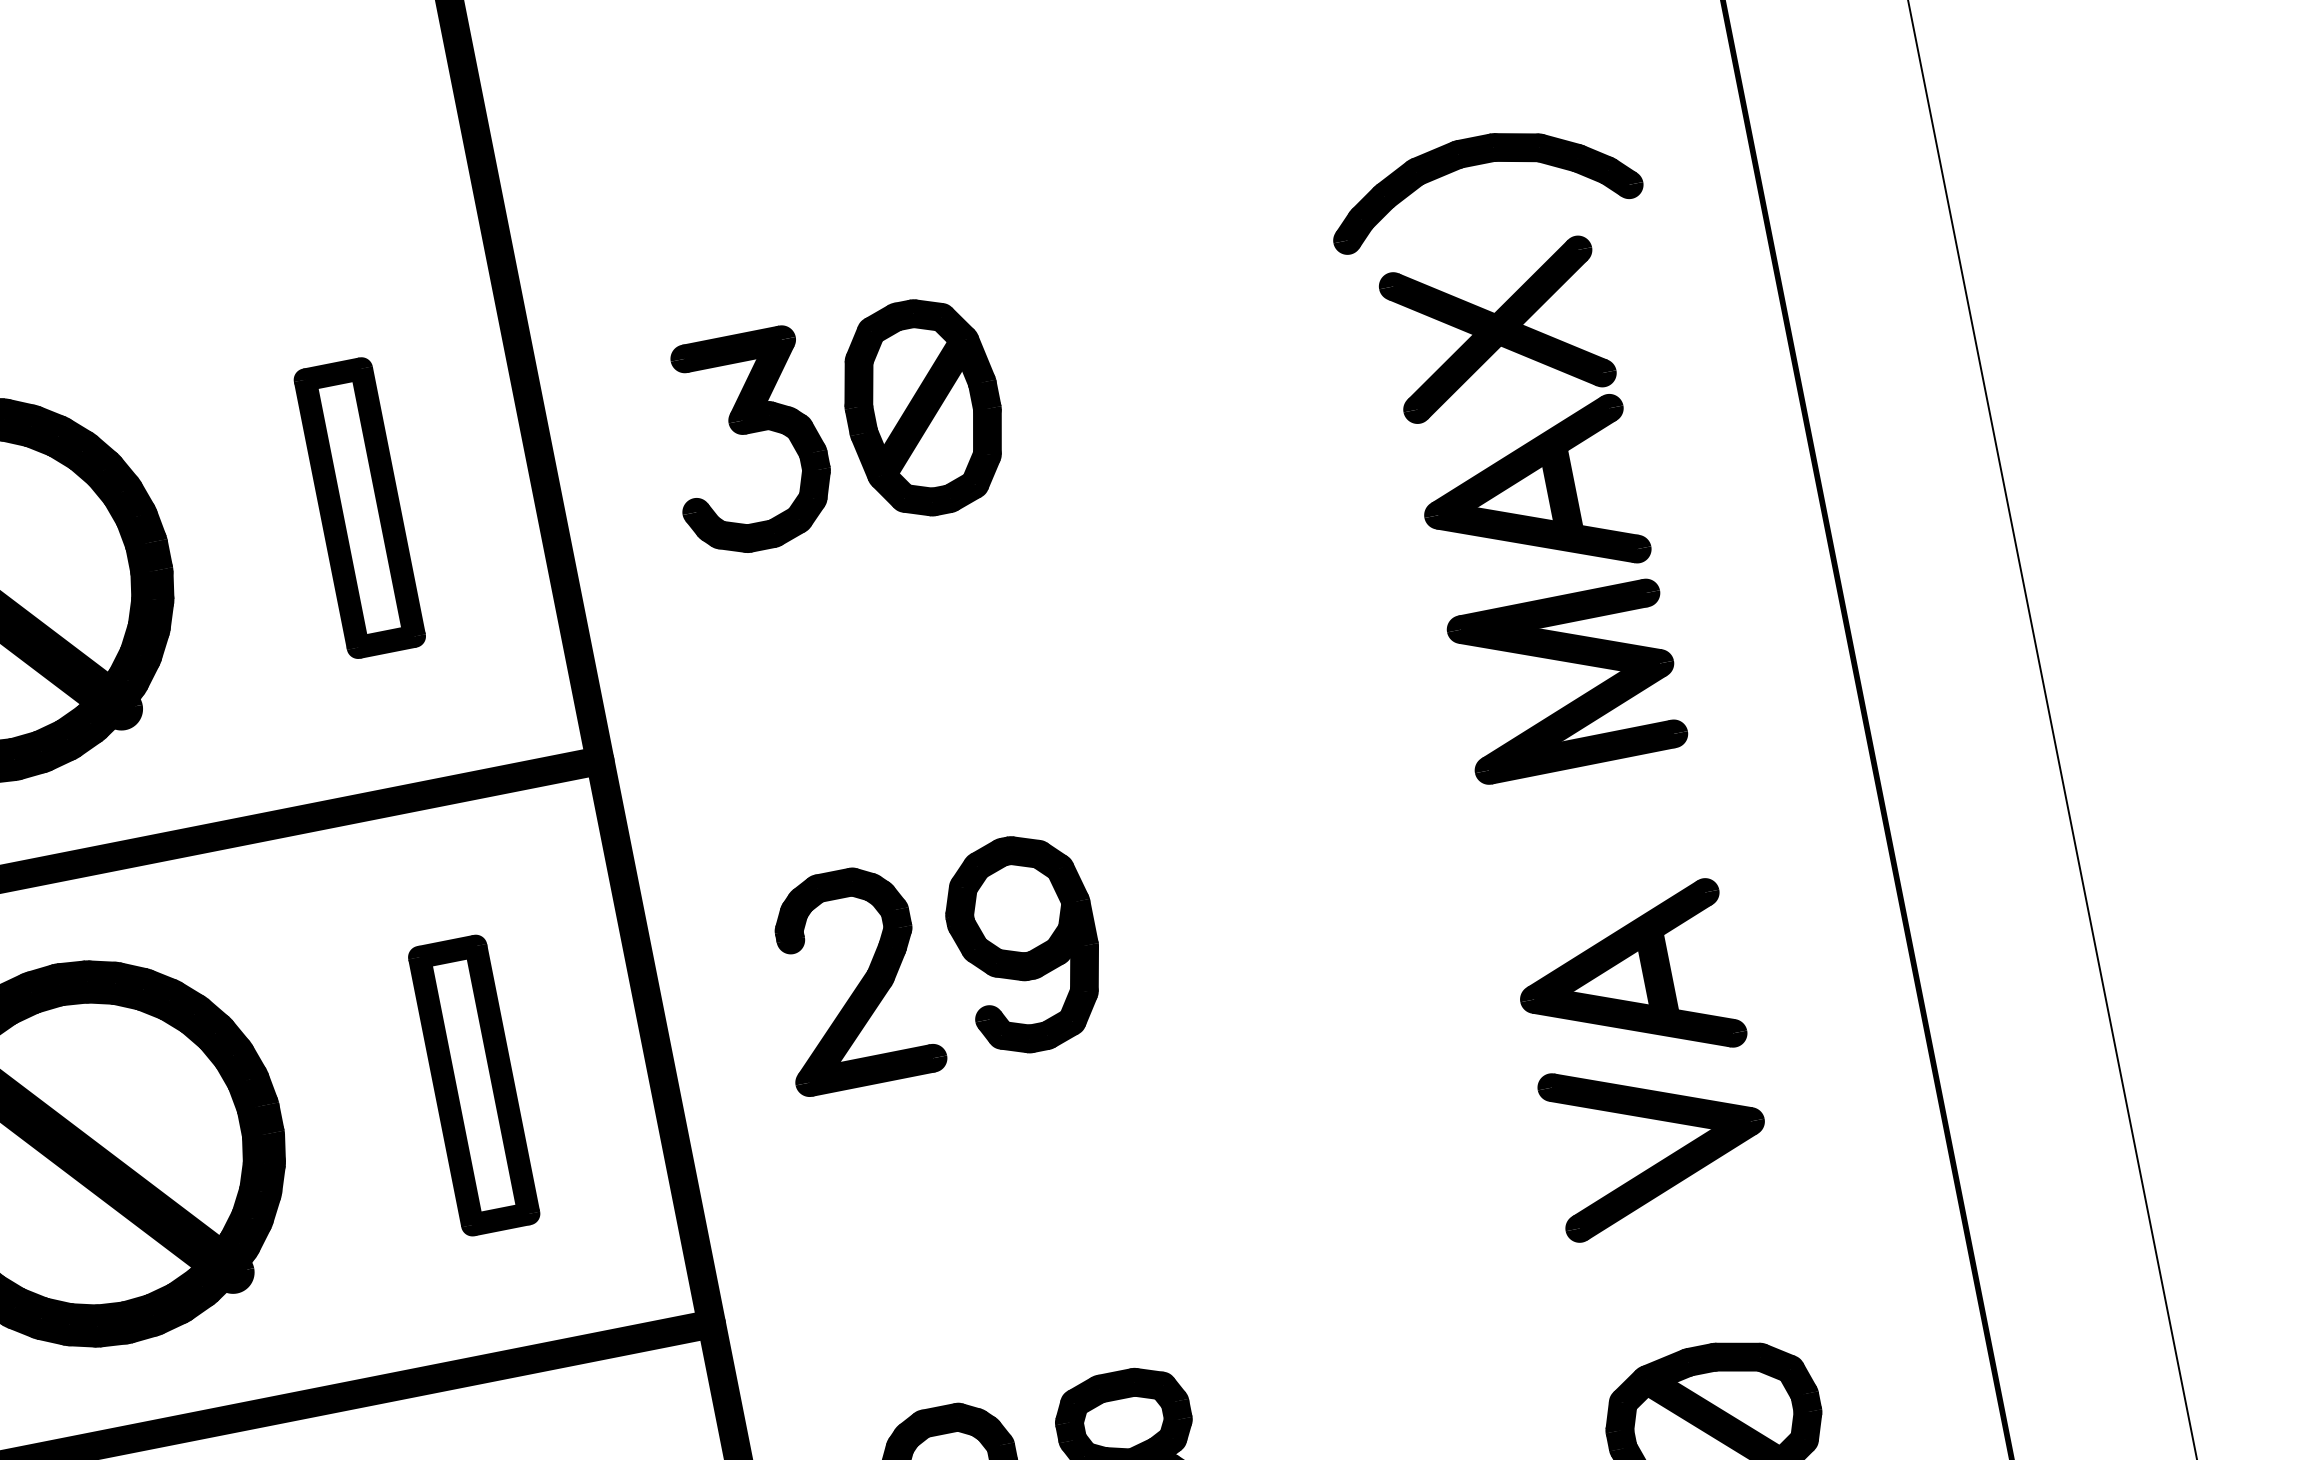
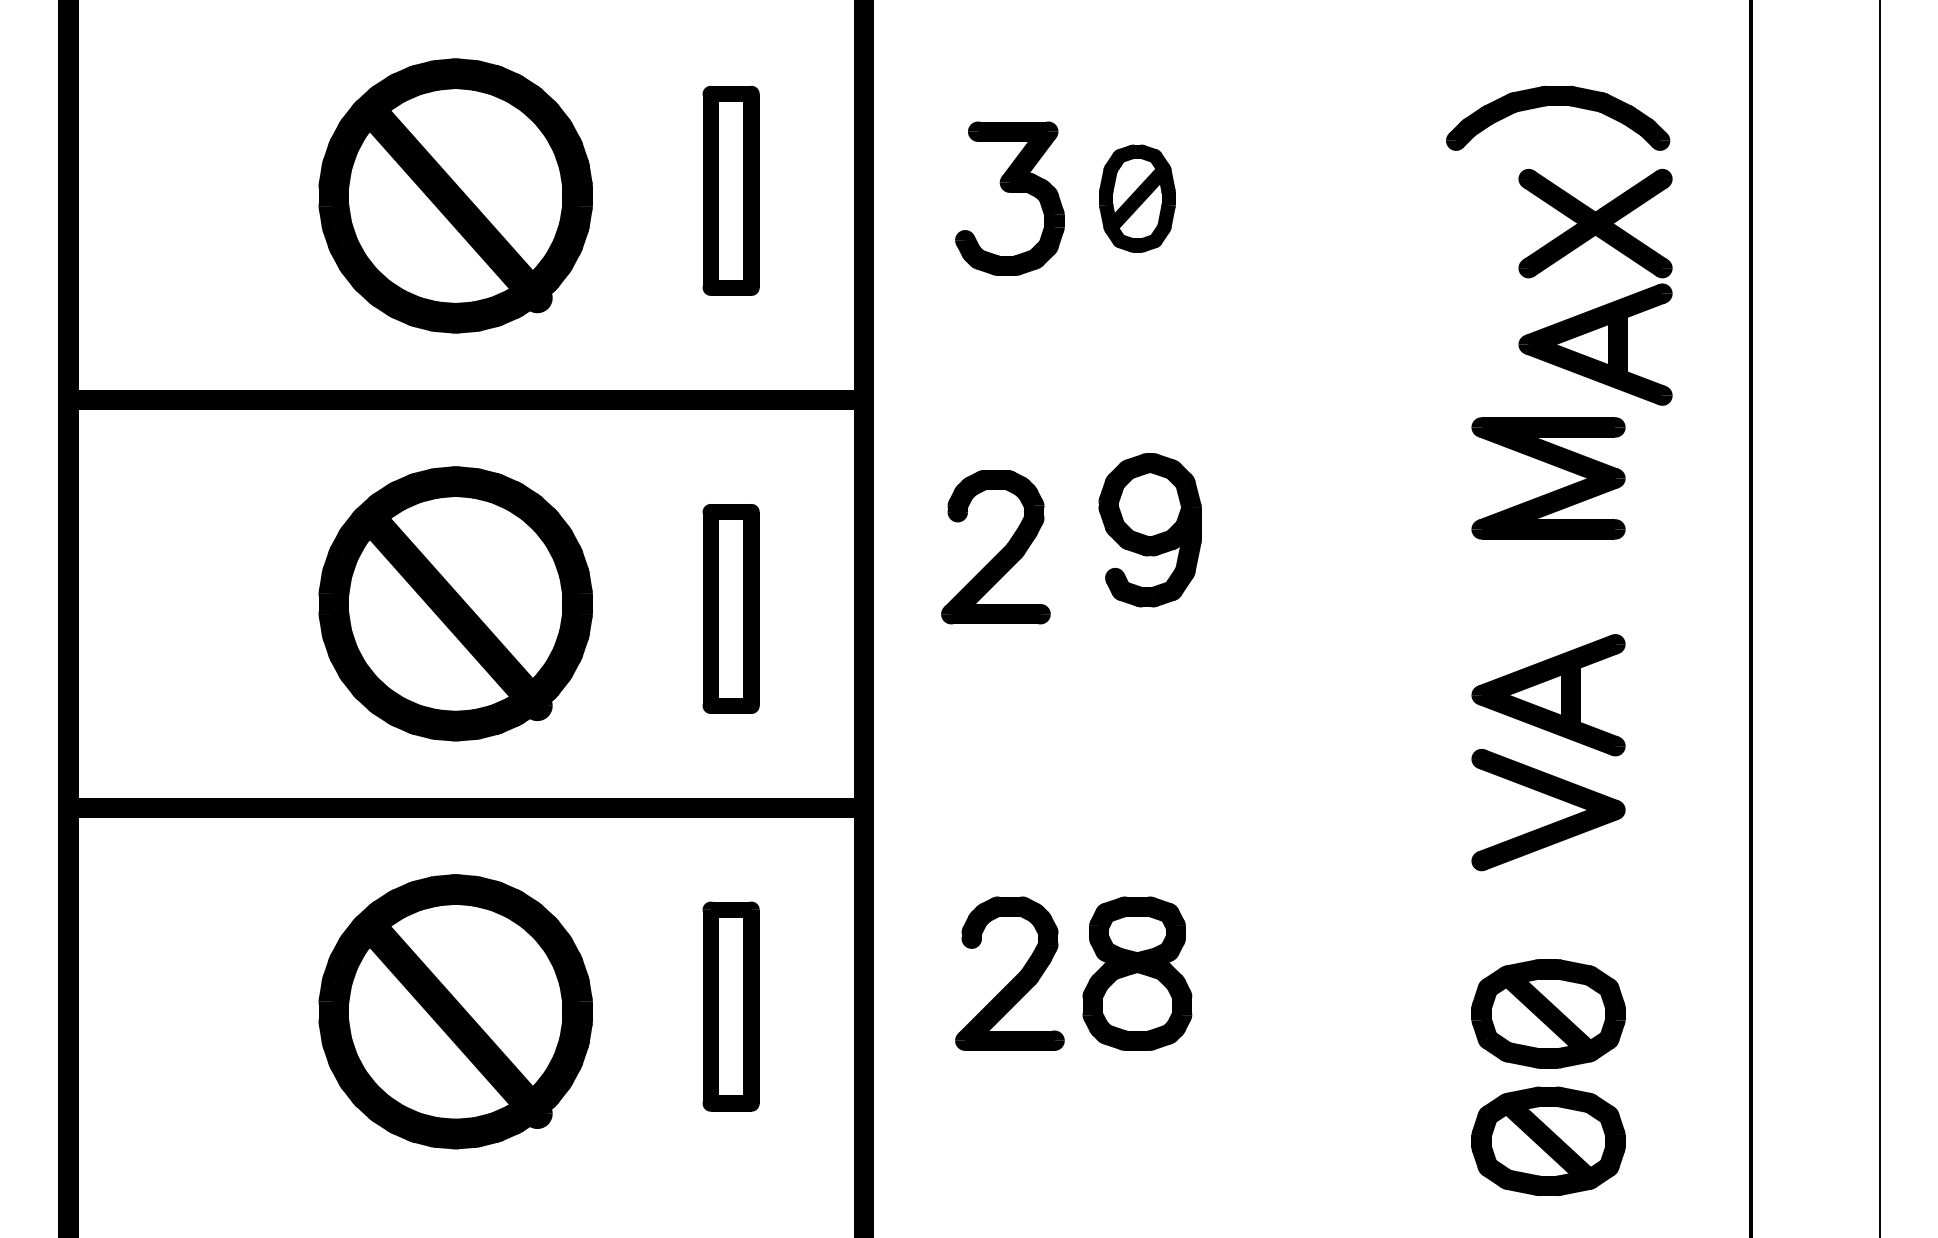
part: (923, 407) -> (1137, 198), size x0.7
part: (1532, 439) -> (1604, 304), moved
part: (1023, 944) -> (1149, 530), moved
part: (852, 978) -> (995, 547), moved

